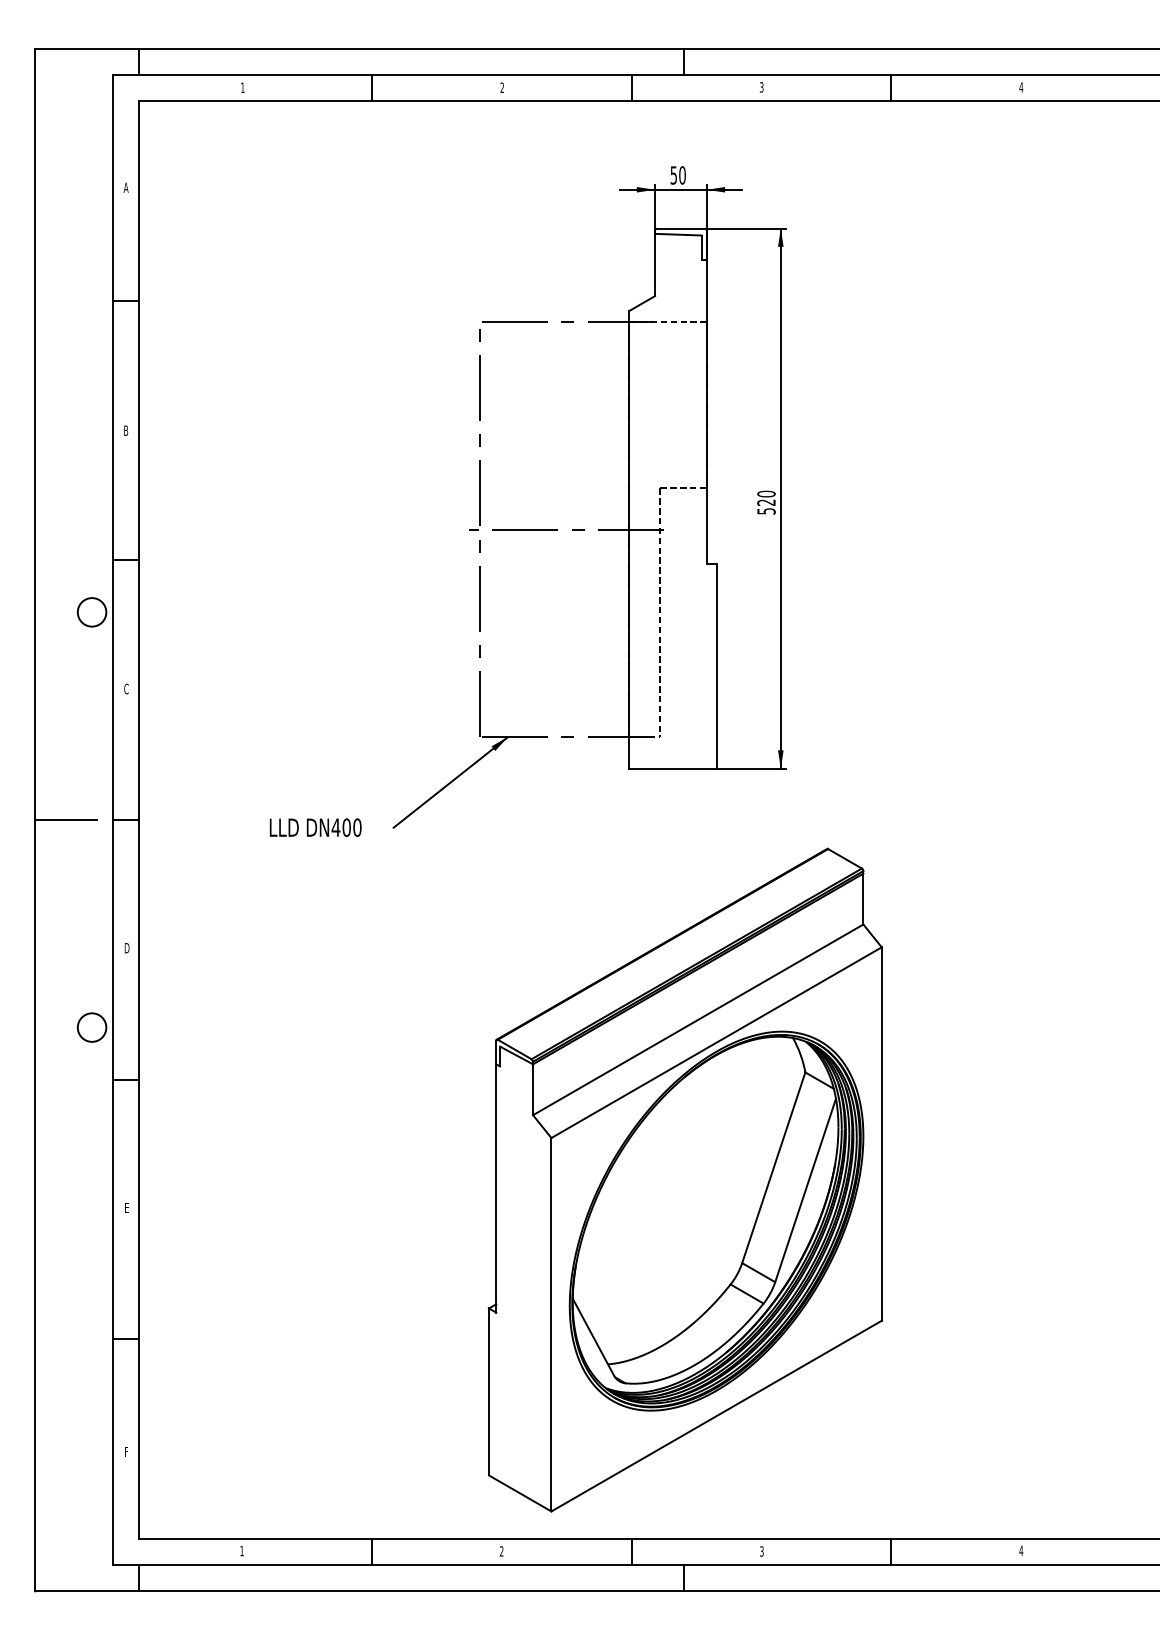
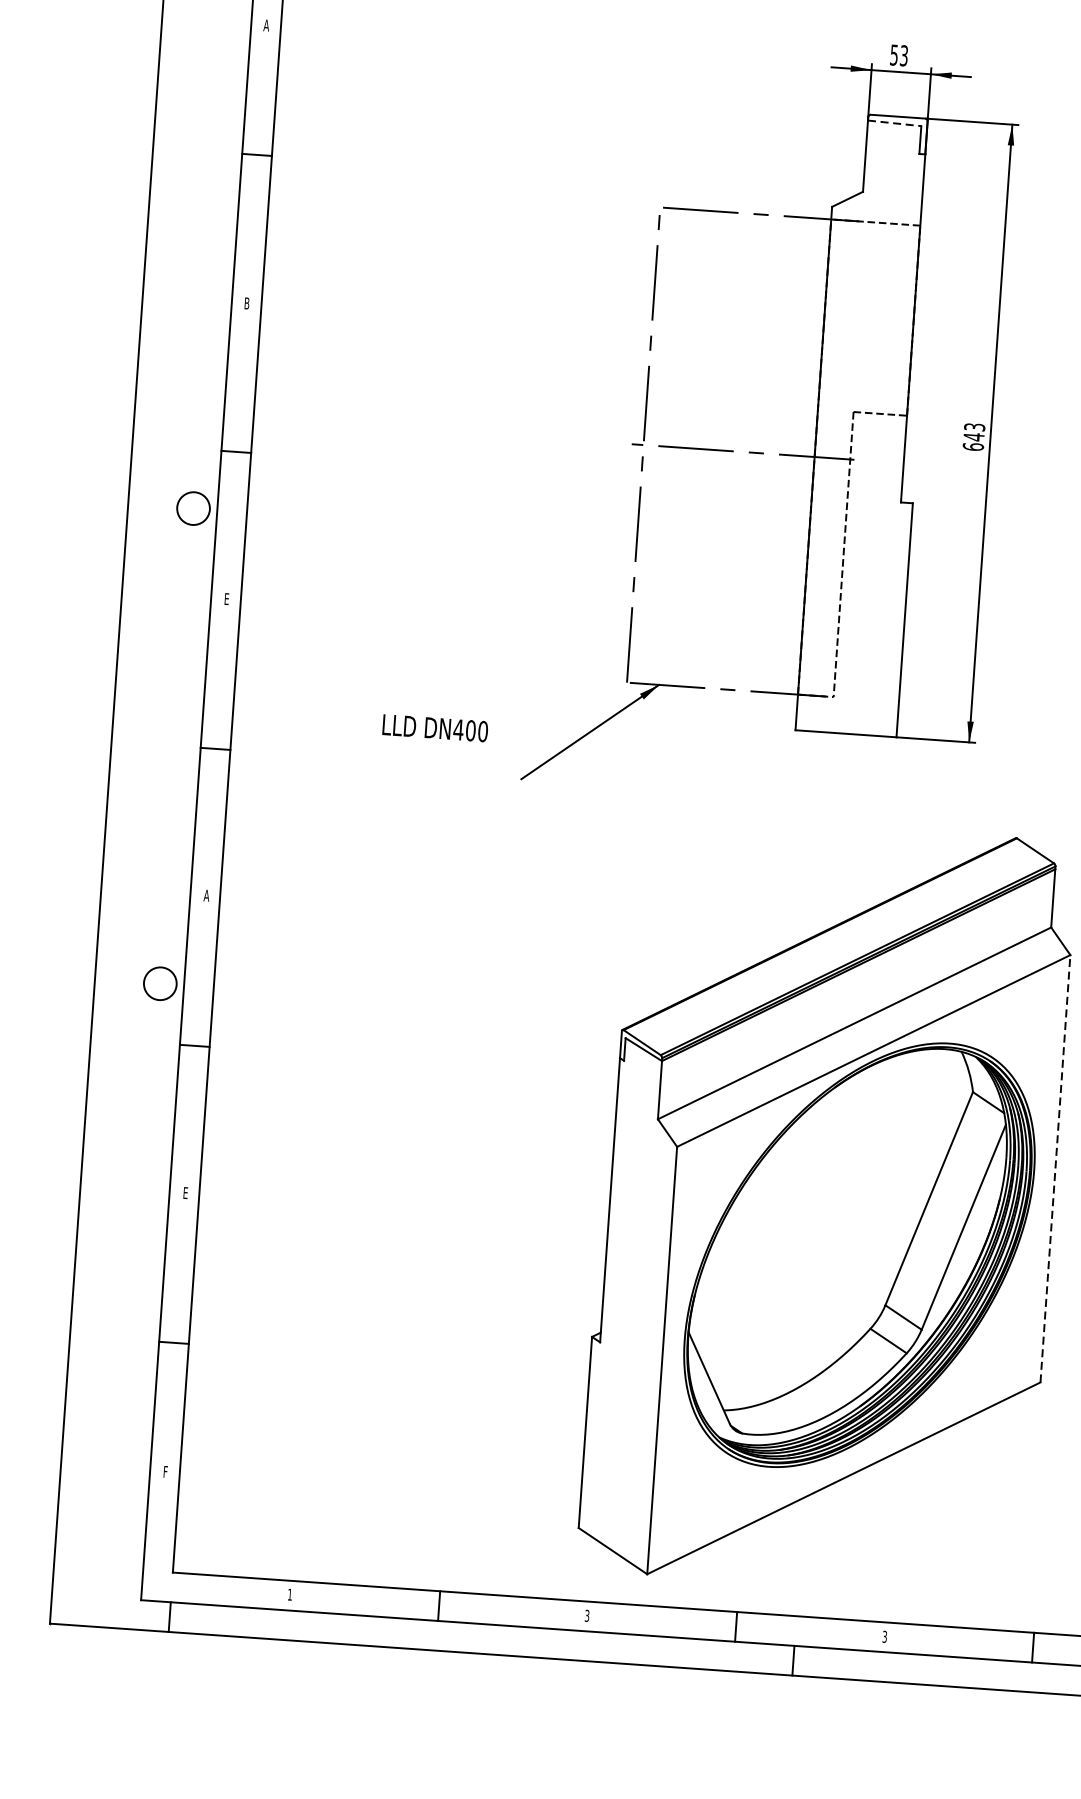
text: (682, 175) -> (904, 55), 50 -> 53
line: (678, 234) -> (894, 123), solid -> dashed
text: (766, 502) -> (974, 436), 520 -> 643
text: (126, 688) -> (226, 598), C -> E
line: (65, 820) -> (146, 744), removed
text: (315, 827) -> (435, 728), moved
text: (126, 948) -> (206, 896), D -> A
line: (881, 1134) -> (1055, 1169), solid -> dashed
text: (501, 1551) -> (586, 1616), 2 -> 3

